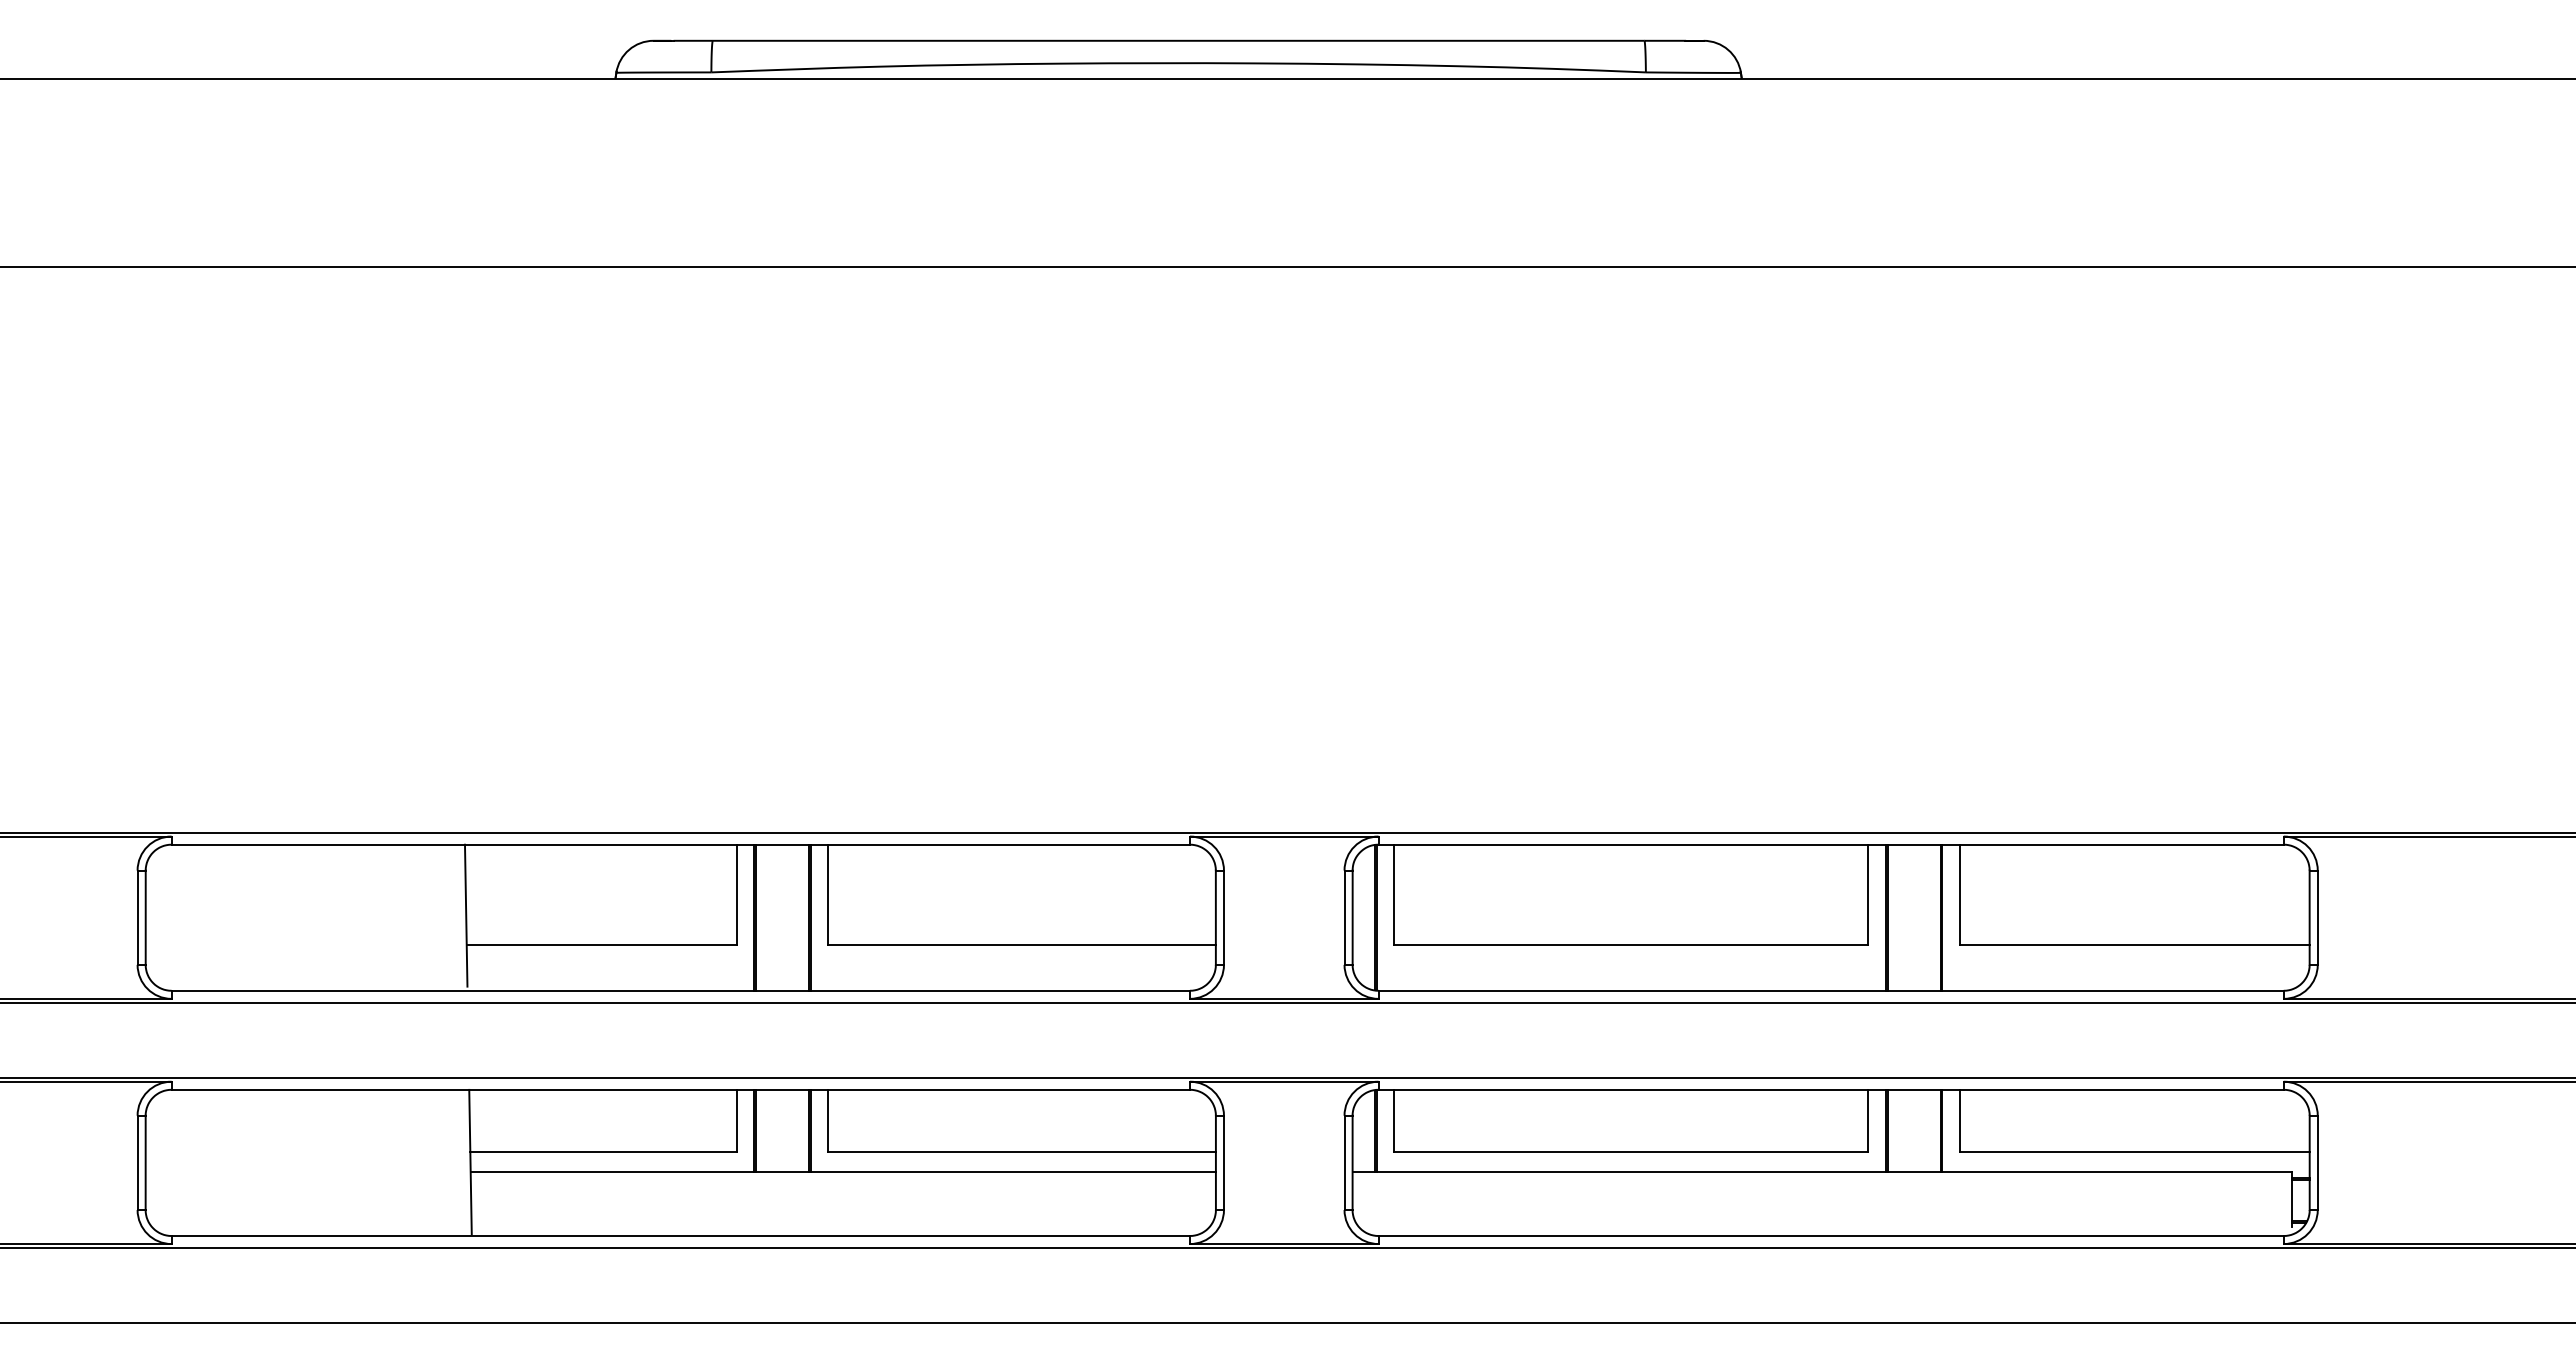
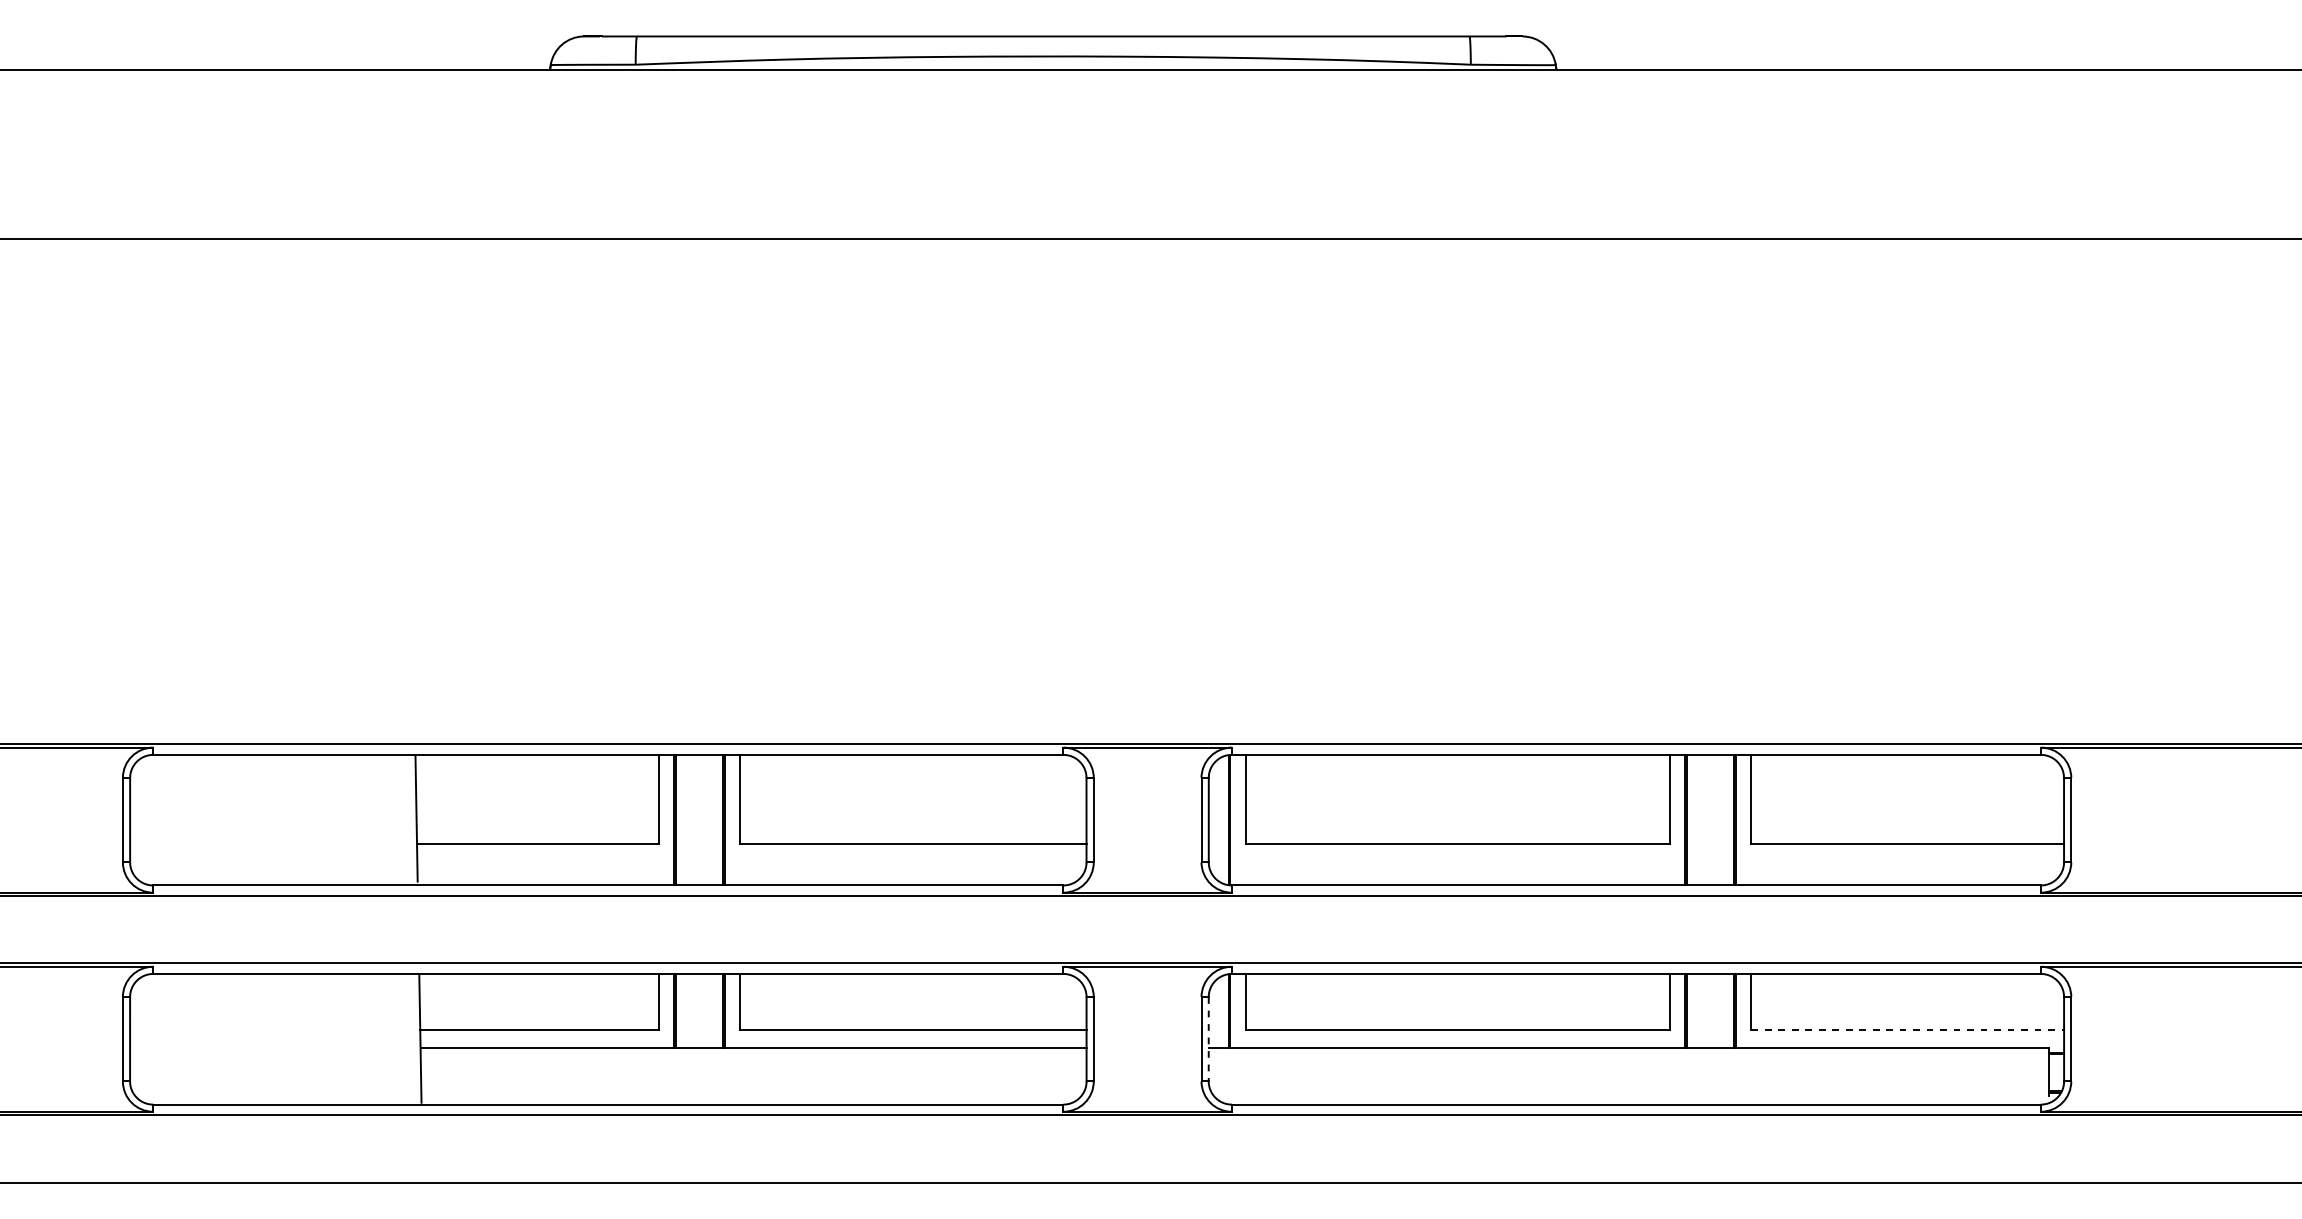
line: (2134, 1152) -> (1907, 1029), solid -> dashed
line: (1352, 1163) -> (1208, 1039), solid -> dashed

